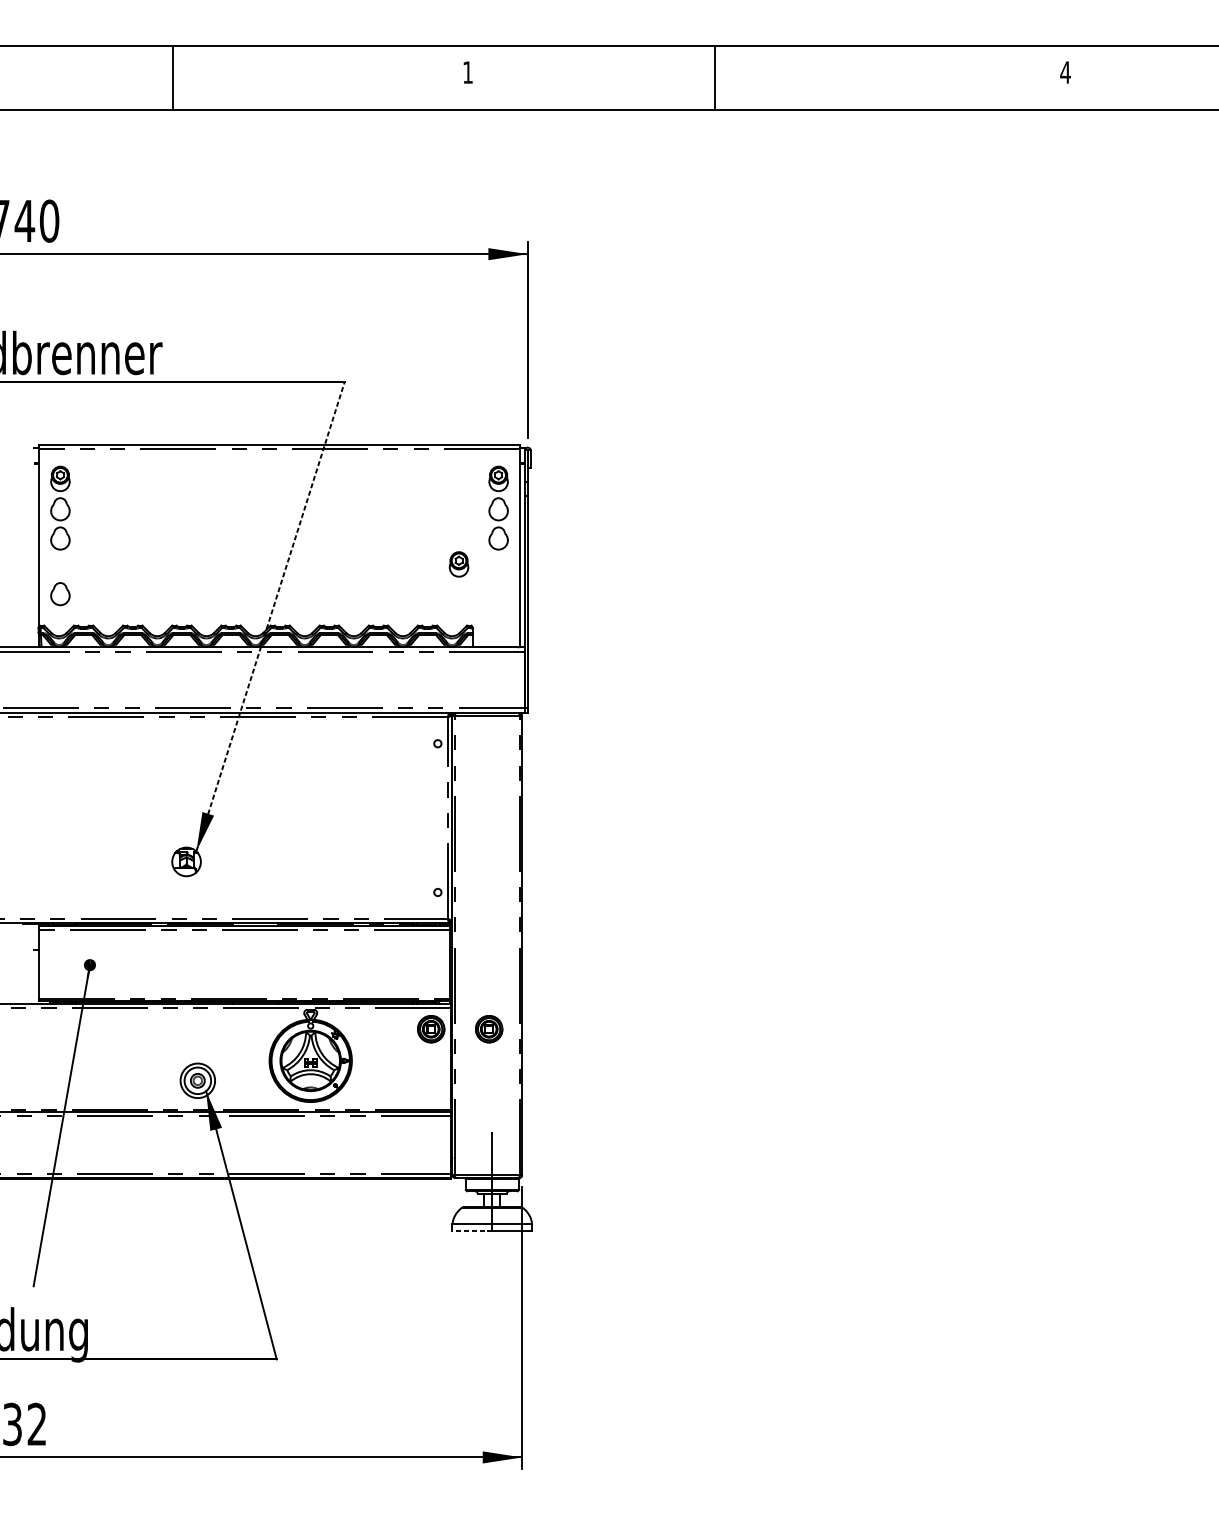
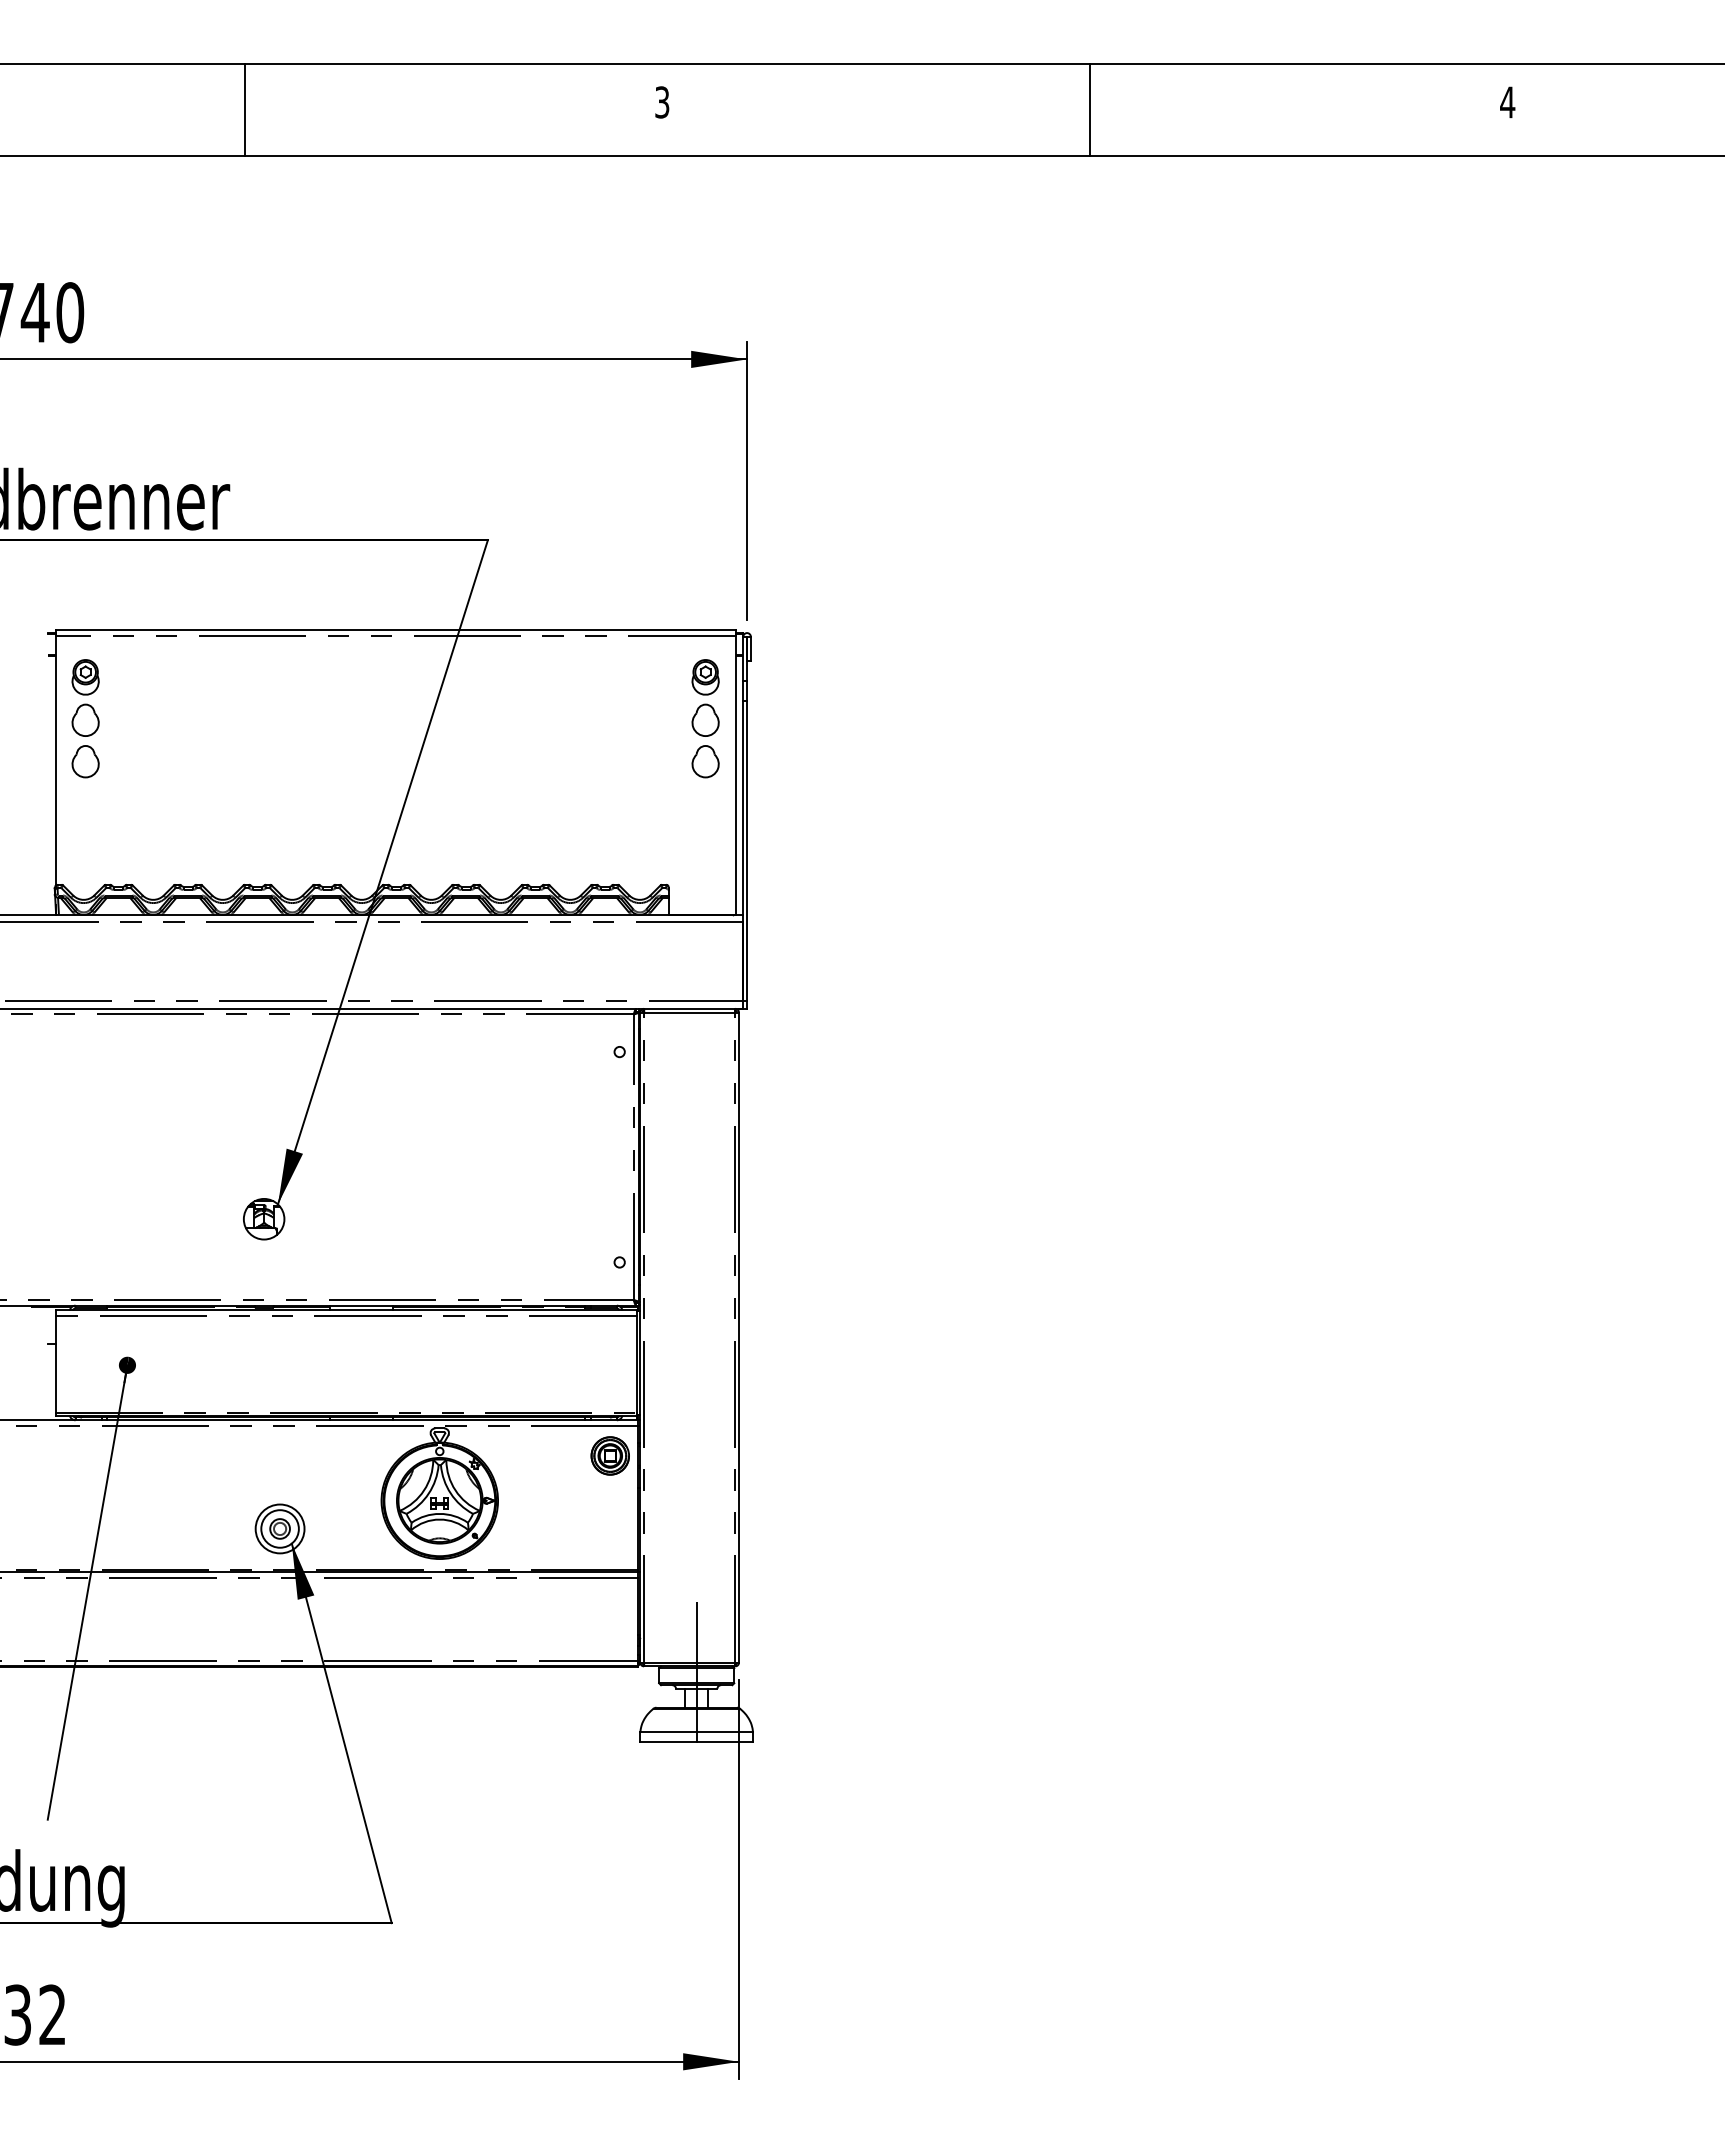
text: (468, 72) -> (662, 102), 1 -> 3
line: (714, 77) -> (1089, 109), moved
part: (458, 564) -> (649, 798), removed
part: (60, 593) -> (85, 839), removed
line: (270, 616) -> (383, 871), dashed -> solid
part: (488, 1028) -> (691, 1455), removed
line: (472, 1231) -> (668, 1741), dashed -> solid

